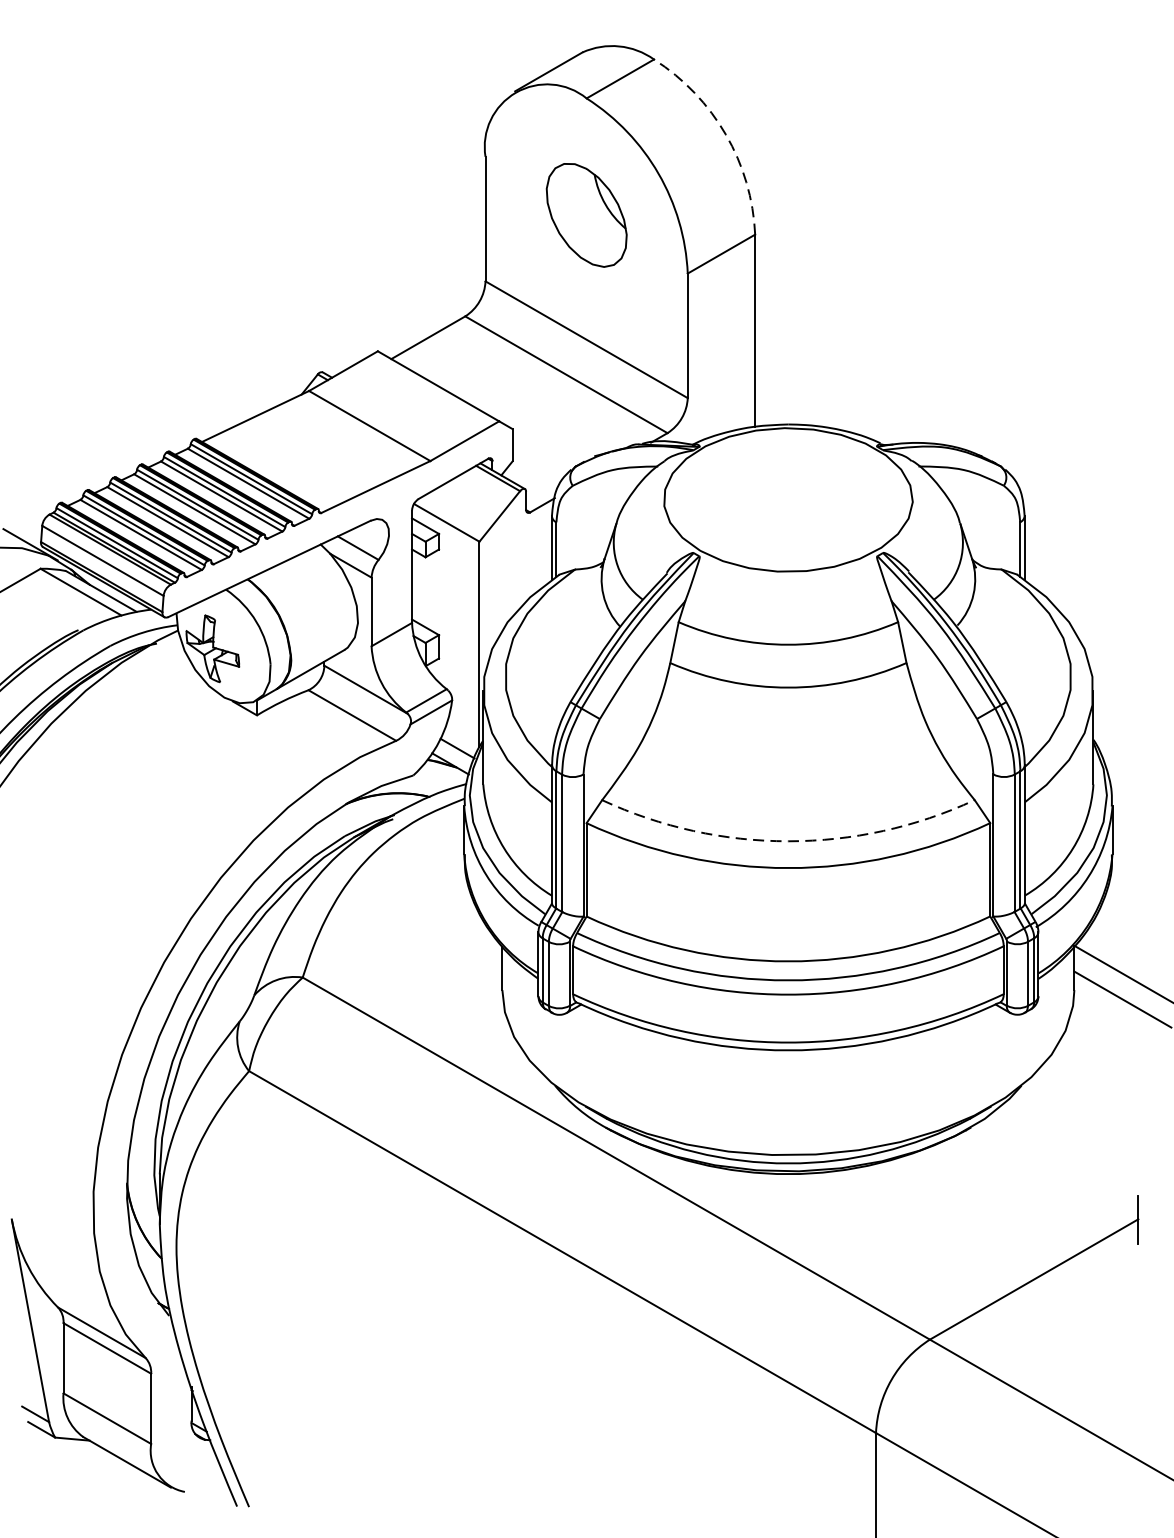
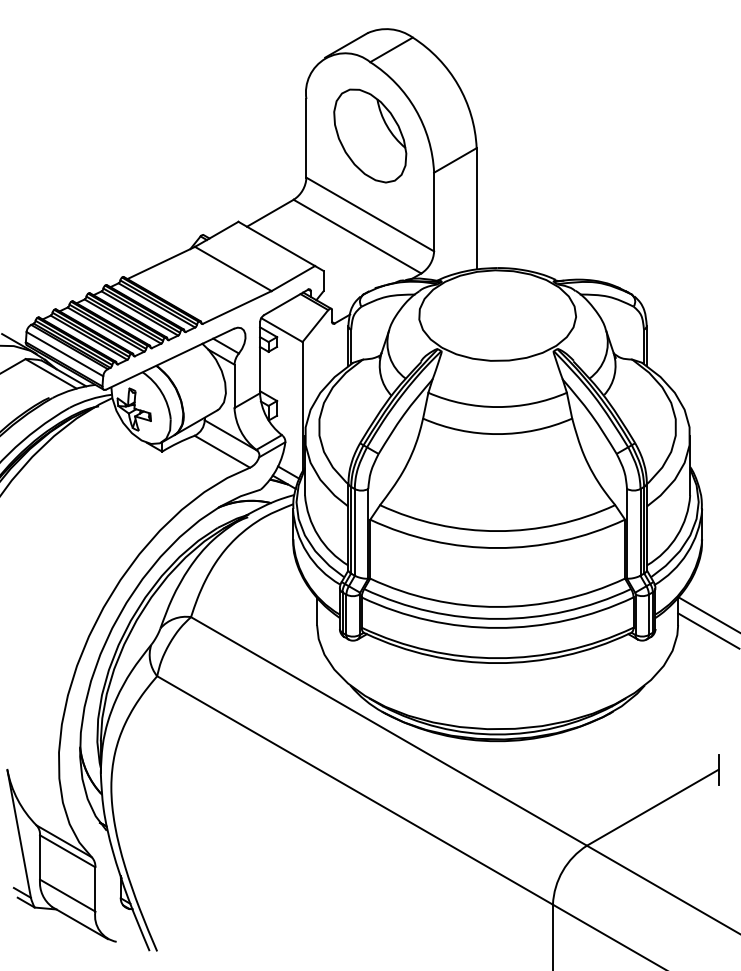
arc: (726, 135) -> (458, 85), dashed -> solid
part: (587, 214) -> (370, 135), size x1.43
arc: (788, 841) -> (497, 531), dashed -> solid

